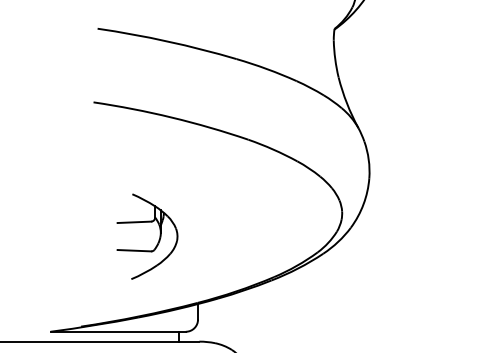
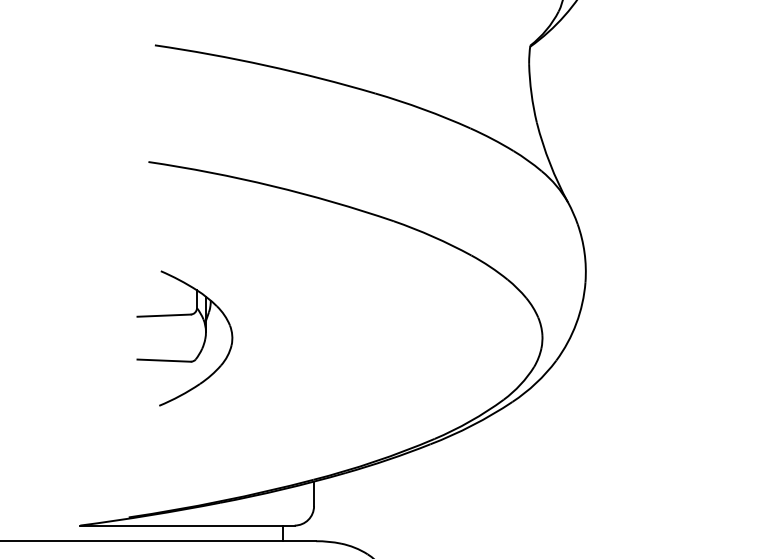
part: (158, 239) -> (202, 342), moved

